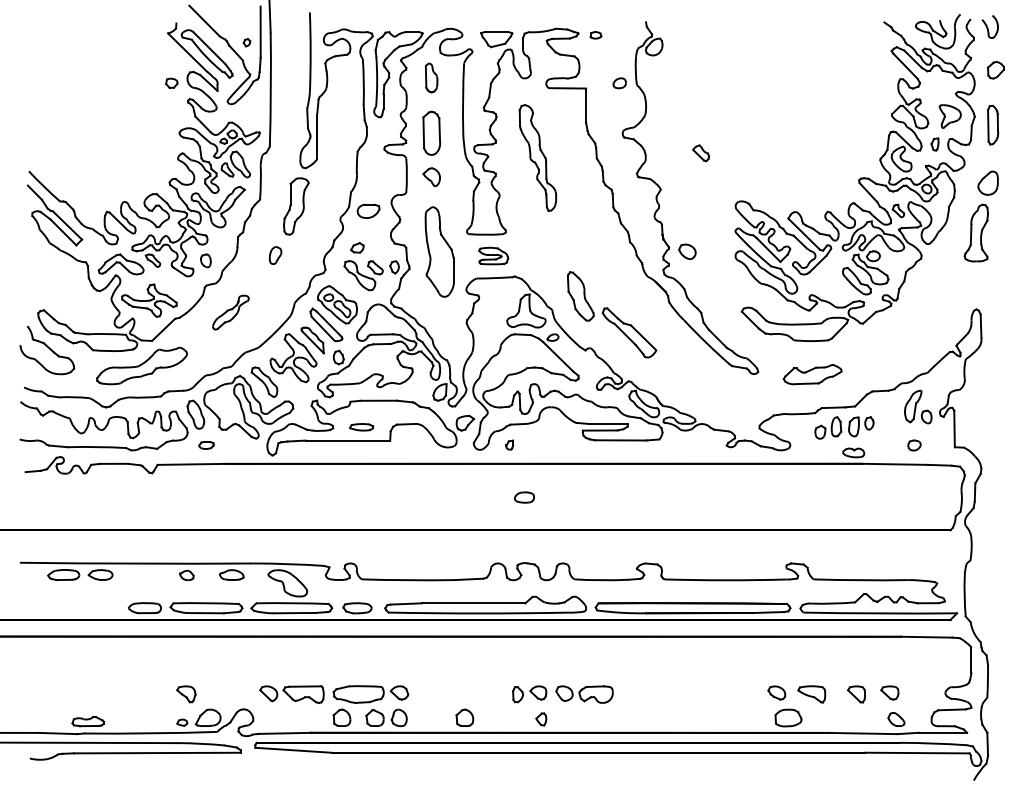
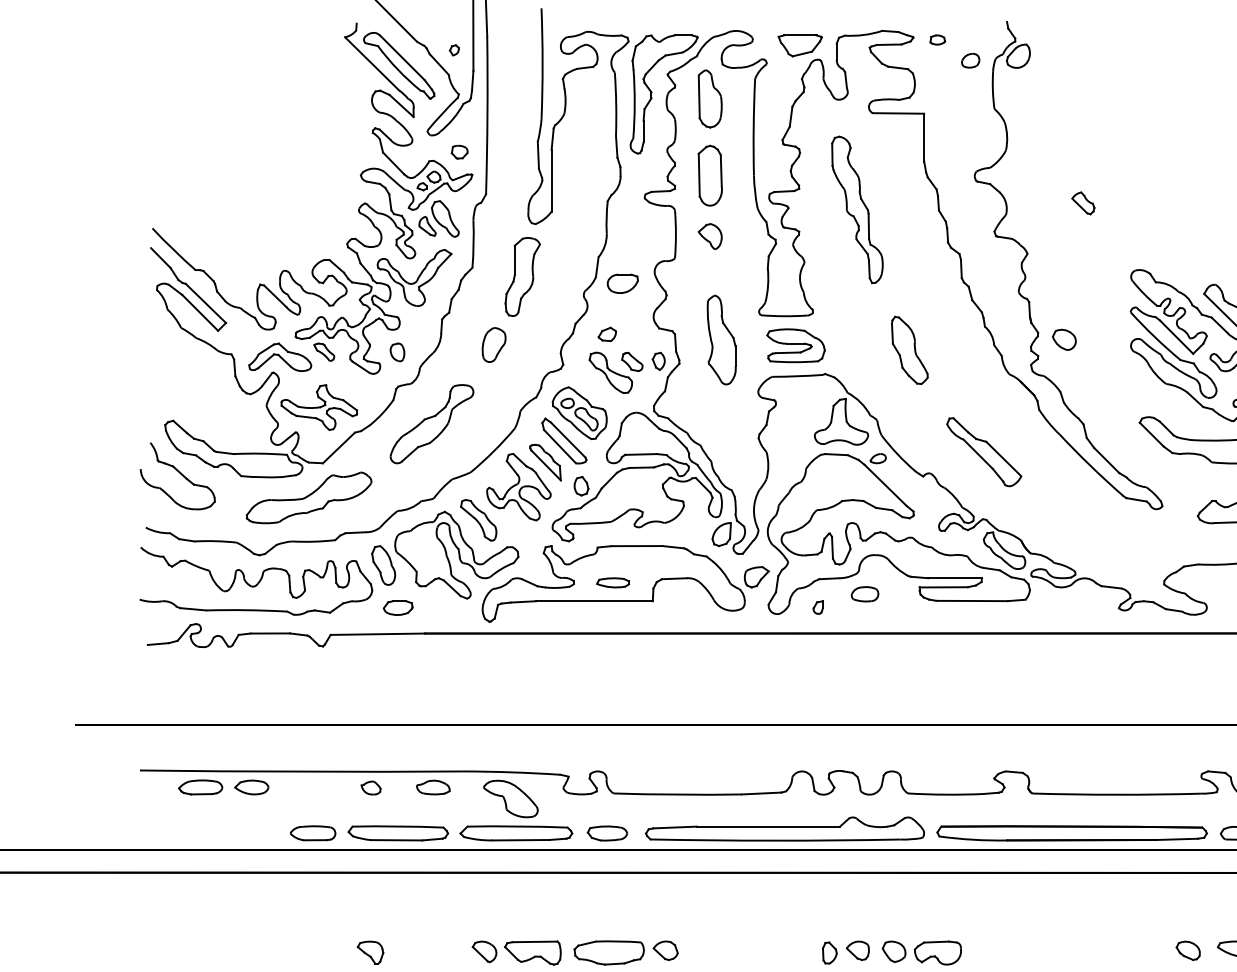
part: (431, 77) -> (709, 98), size x1.43
part: (171, 82) -> (459, 151), moved
part: (619, 83) -> (970, 61), moved
part: (440, 251) -> (722, 339), size x0.71
part: (275, 255) -> (493, 344), size x1.43
part: (493, 255) -> (795, 344), size x1.43
part: (580, 296) -> (909, 350), moved
part: (230, 312) -> (431, 423), size x1.67
part: (206, 445) -> (398, 608), size x1.43
part: (524, 497) -> (865, 594), moved

